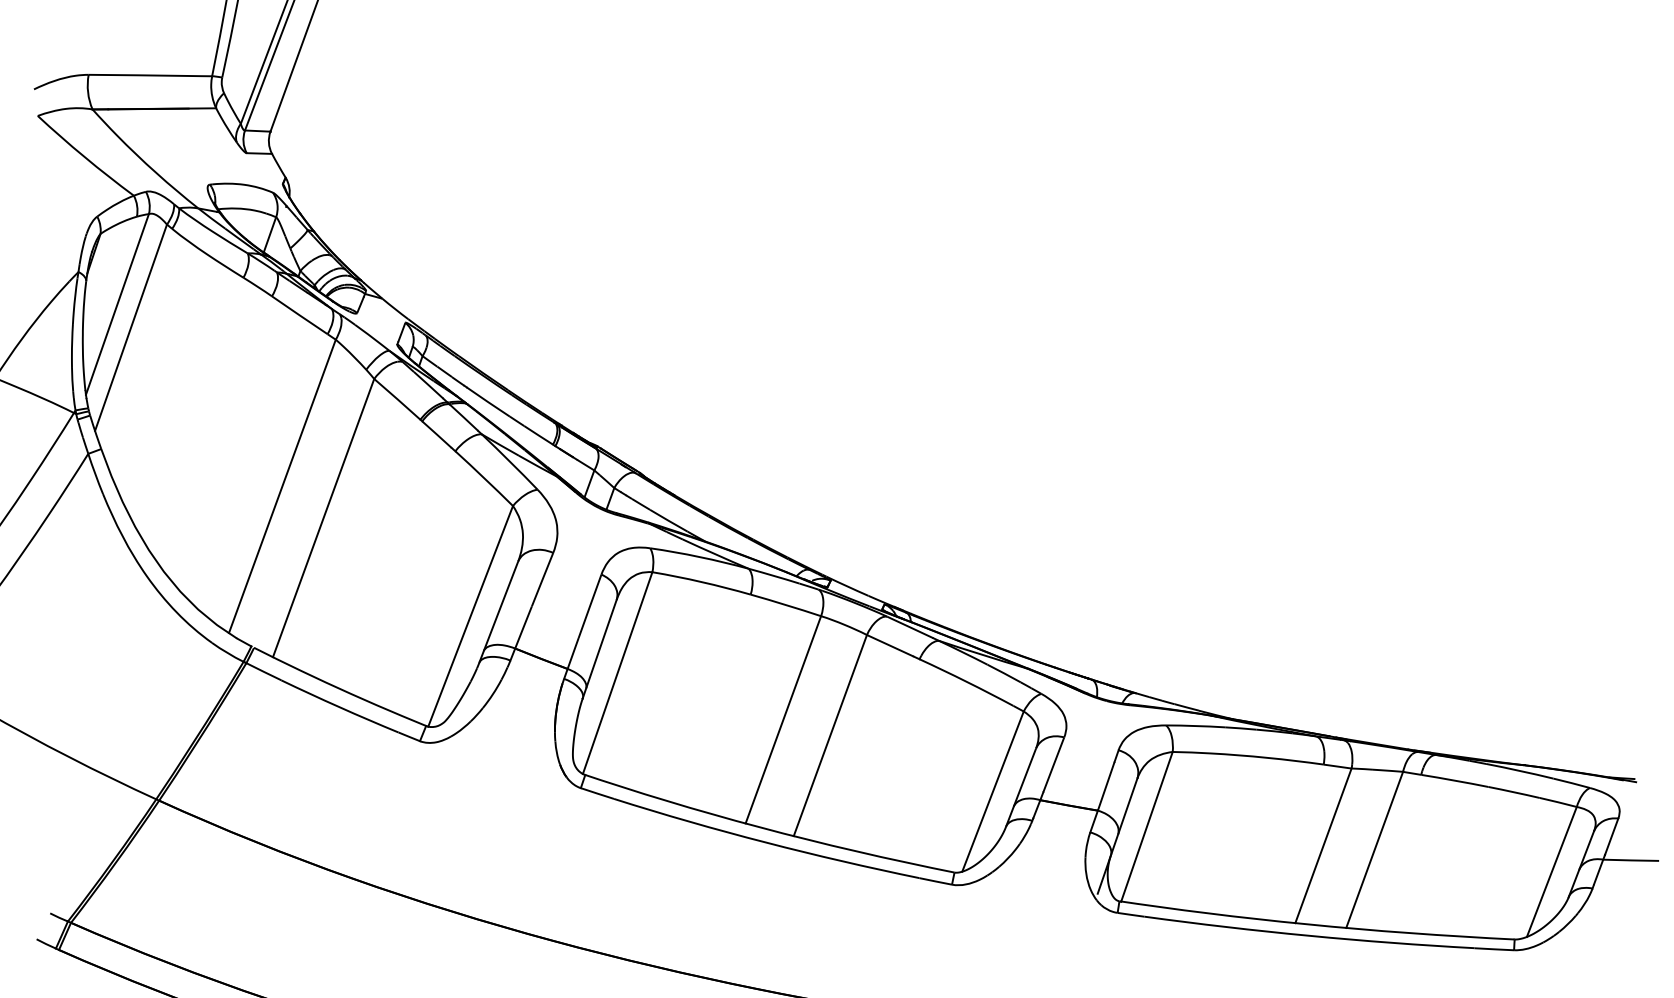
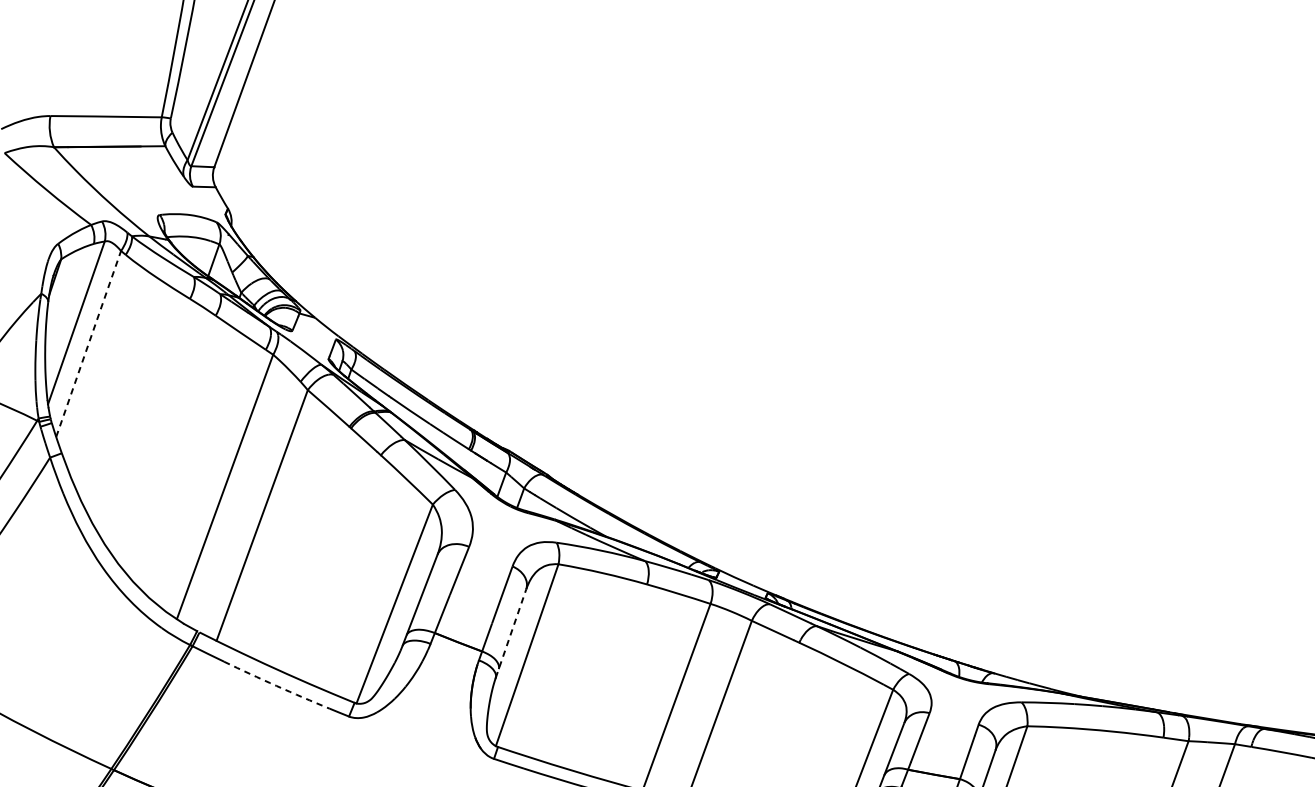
line: (131, 327) -> (89, 343), solid -> dashed
line: (599, 648) -> (510, 633), solid -> dashed
arc: (339, 707) -> (276, 686), solid -> dashed

